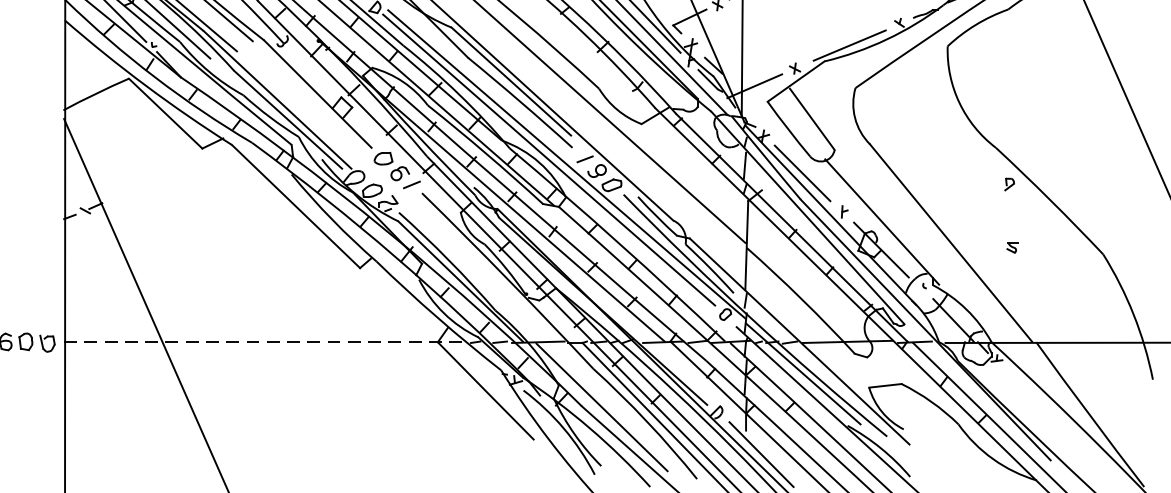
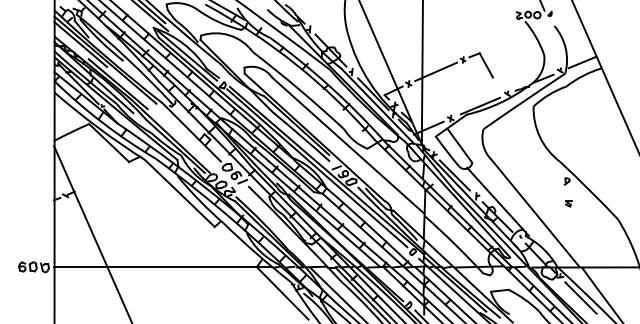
part: (1011, 247) -> (568, 203), moved
line: (265, 341) -> (163, 266), dashed -> solid
line: (1034, 398) -> (580, 297), added

